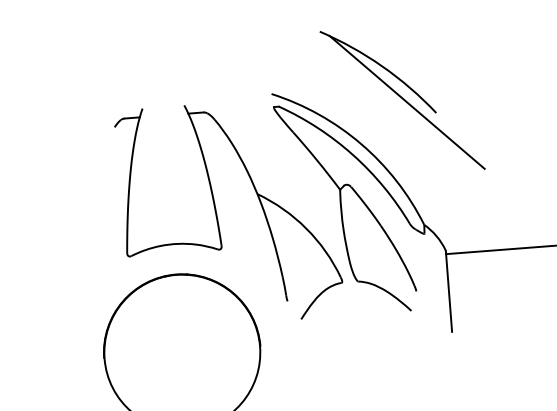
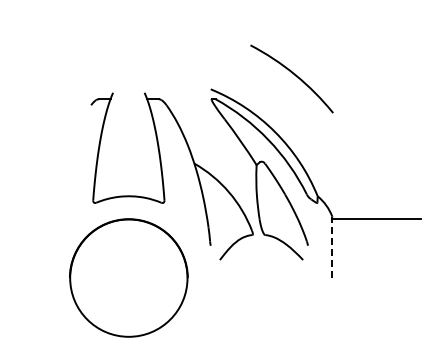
line: (406, 102) -> (311, 103), removed
line: (449, 291) -> (332, 247), solid -> dashed

